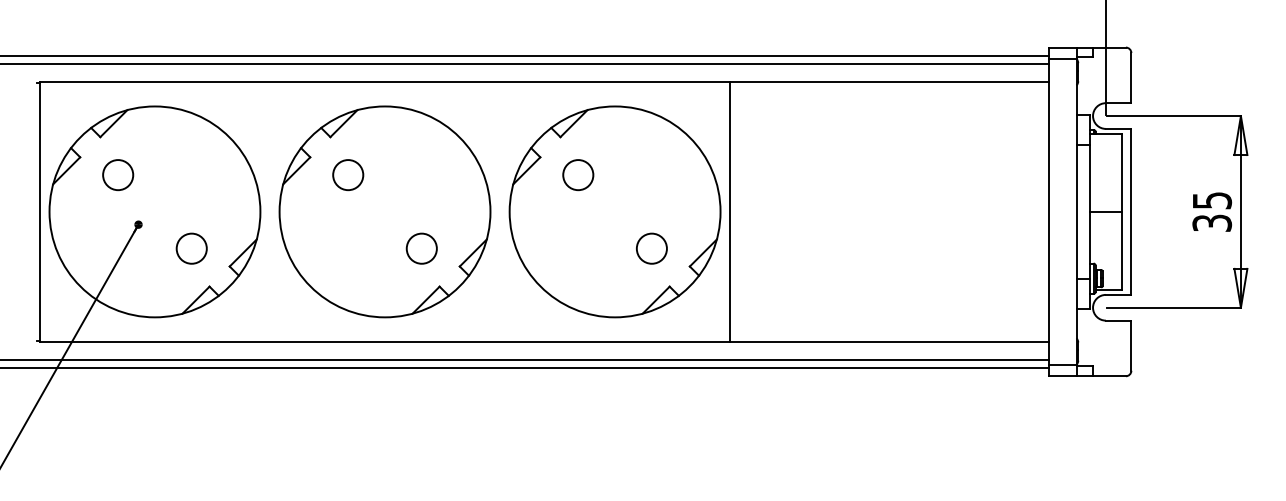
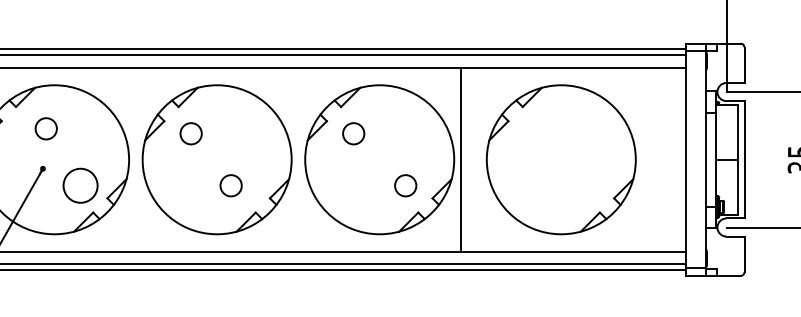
circle: (118, 175) -> (46, 129), moved
part: (871, 211) -> (560, 159), added
circle: (191, 248) -> (80, 185), size x1.6
circle: (421, 248) -> (230, 185), moved

